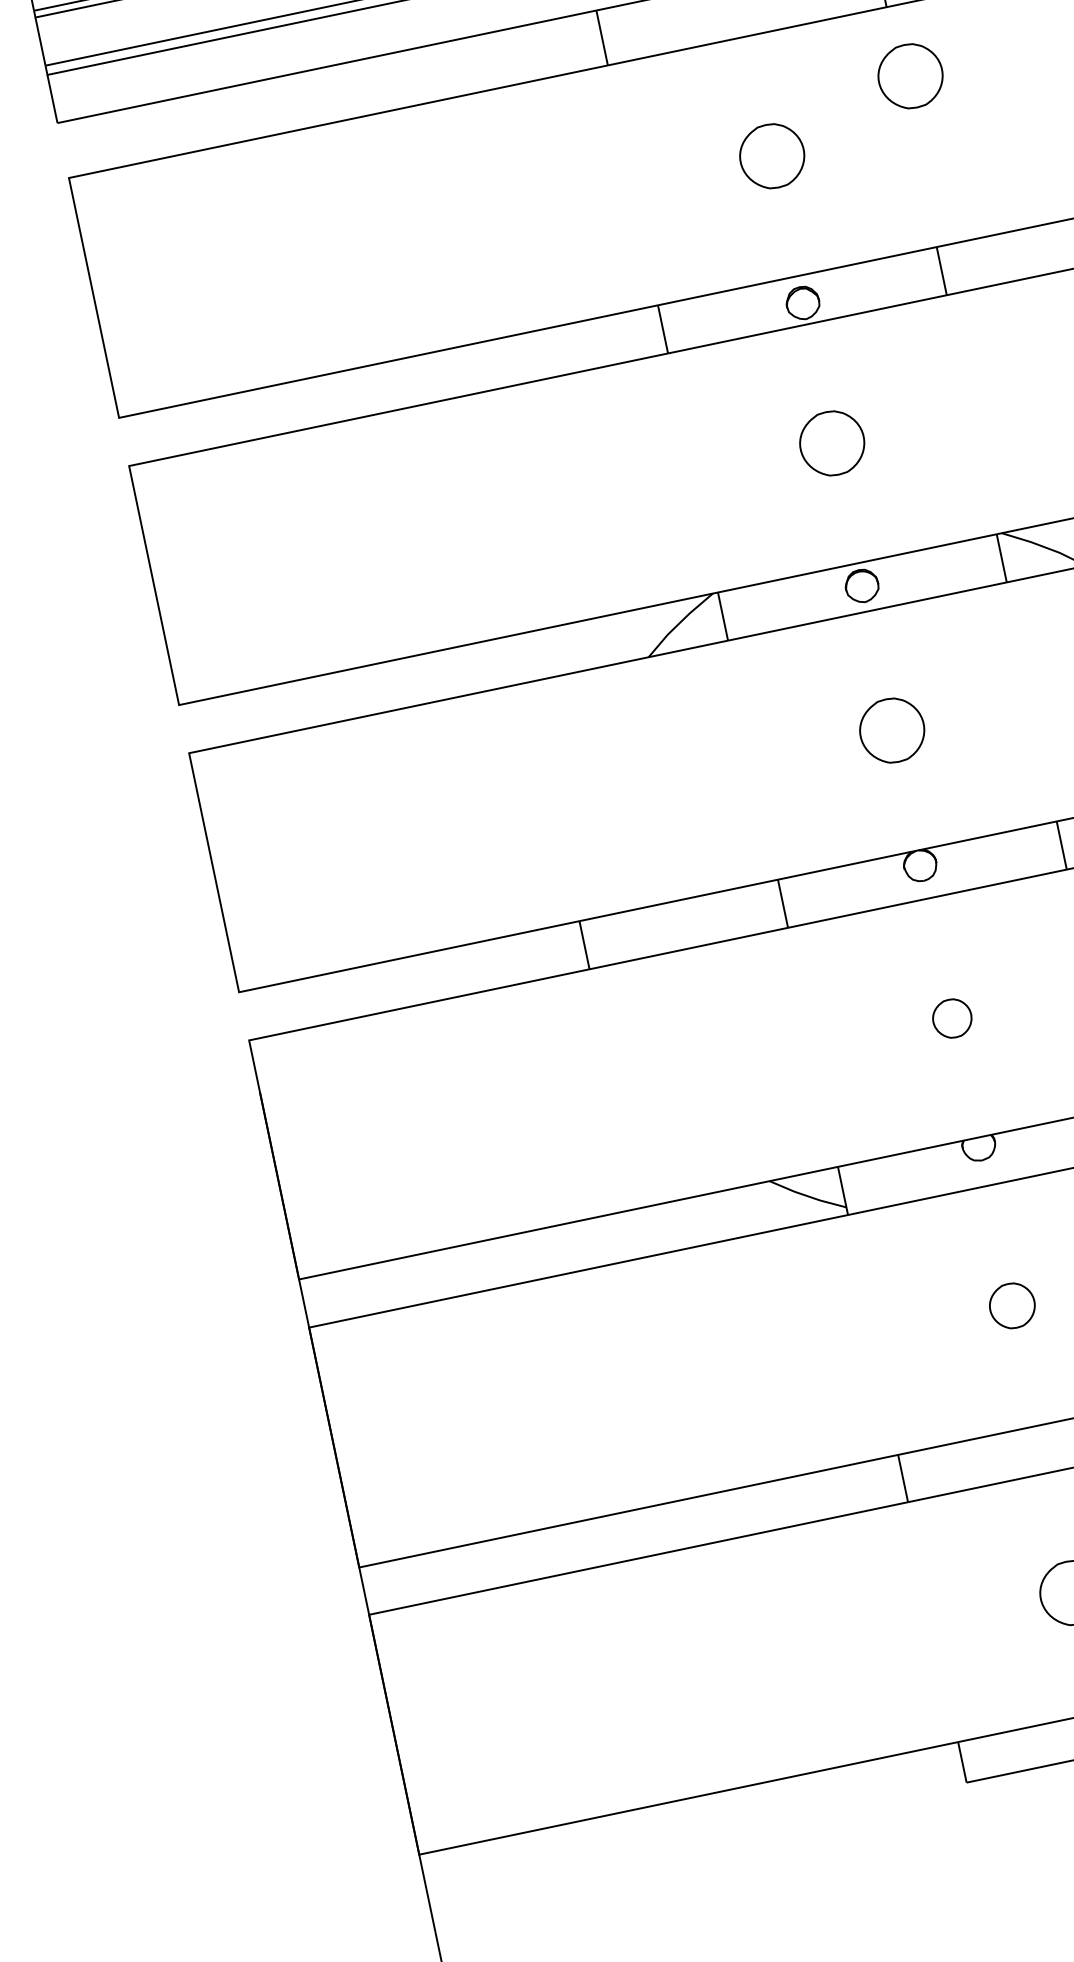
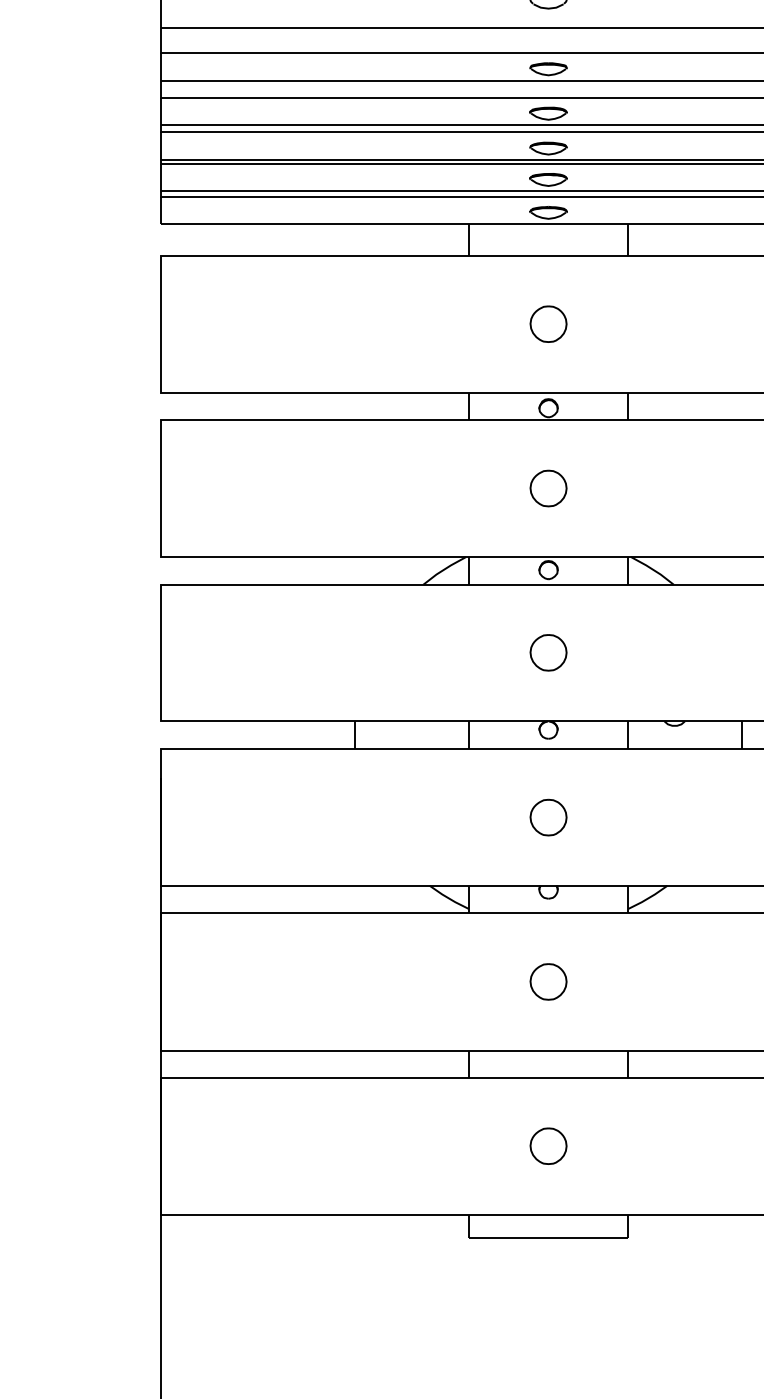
part: (910, 75) -> (633, 295), removed
part: (952, 1018) -> (548, 817), size x1.67
part: (1012, 1305) -> (548, 981), size x1.43

